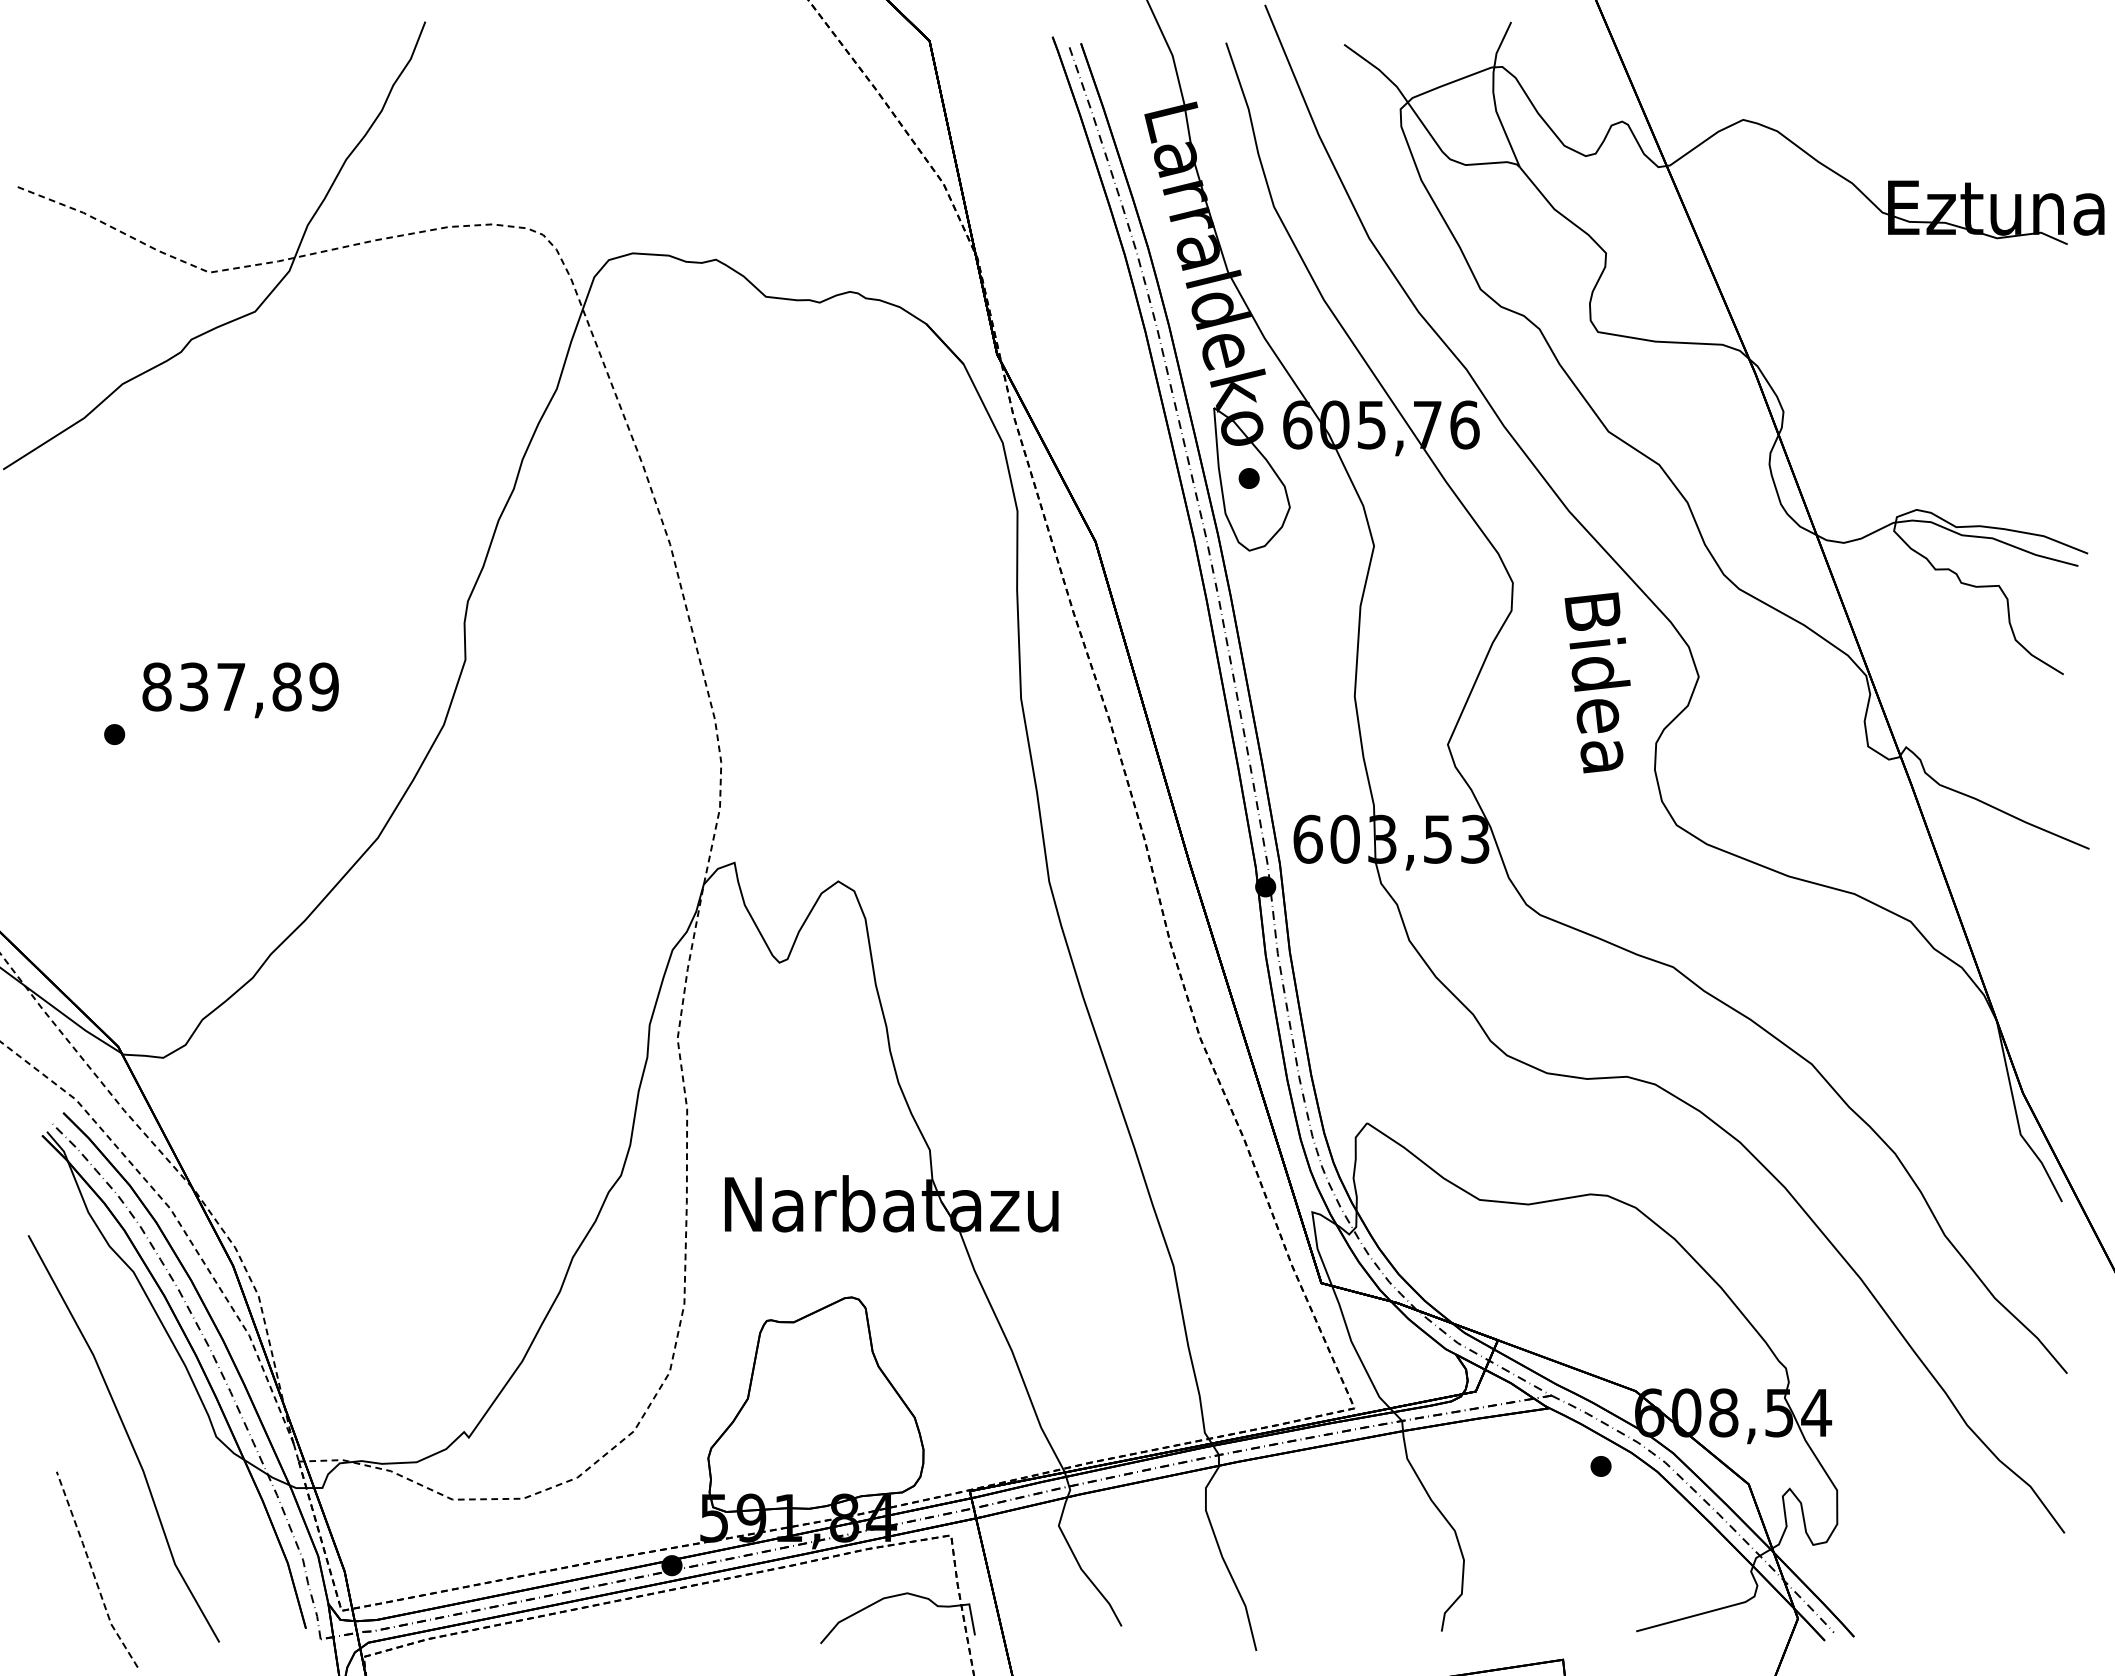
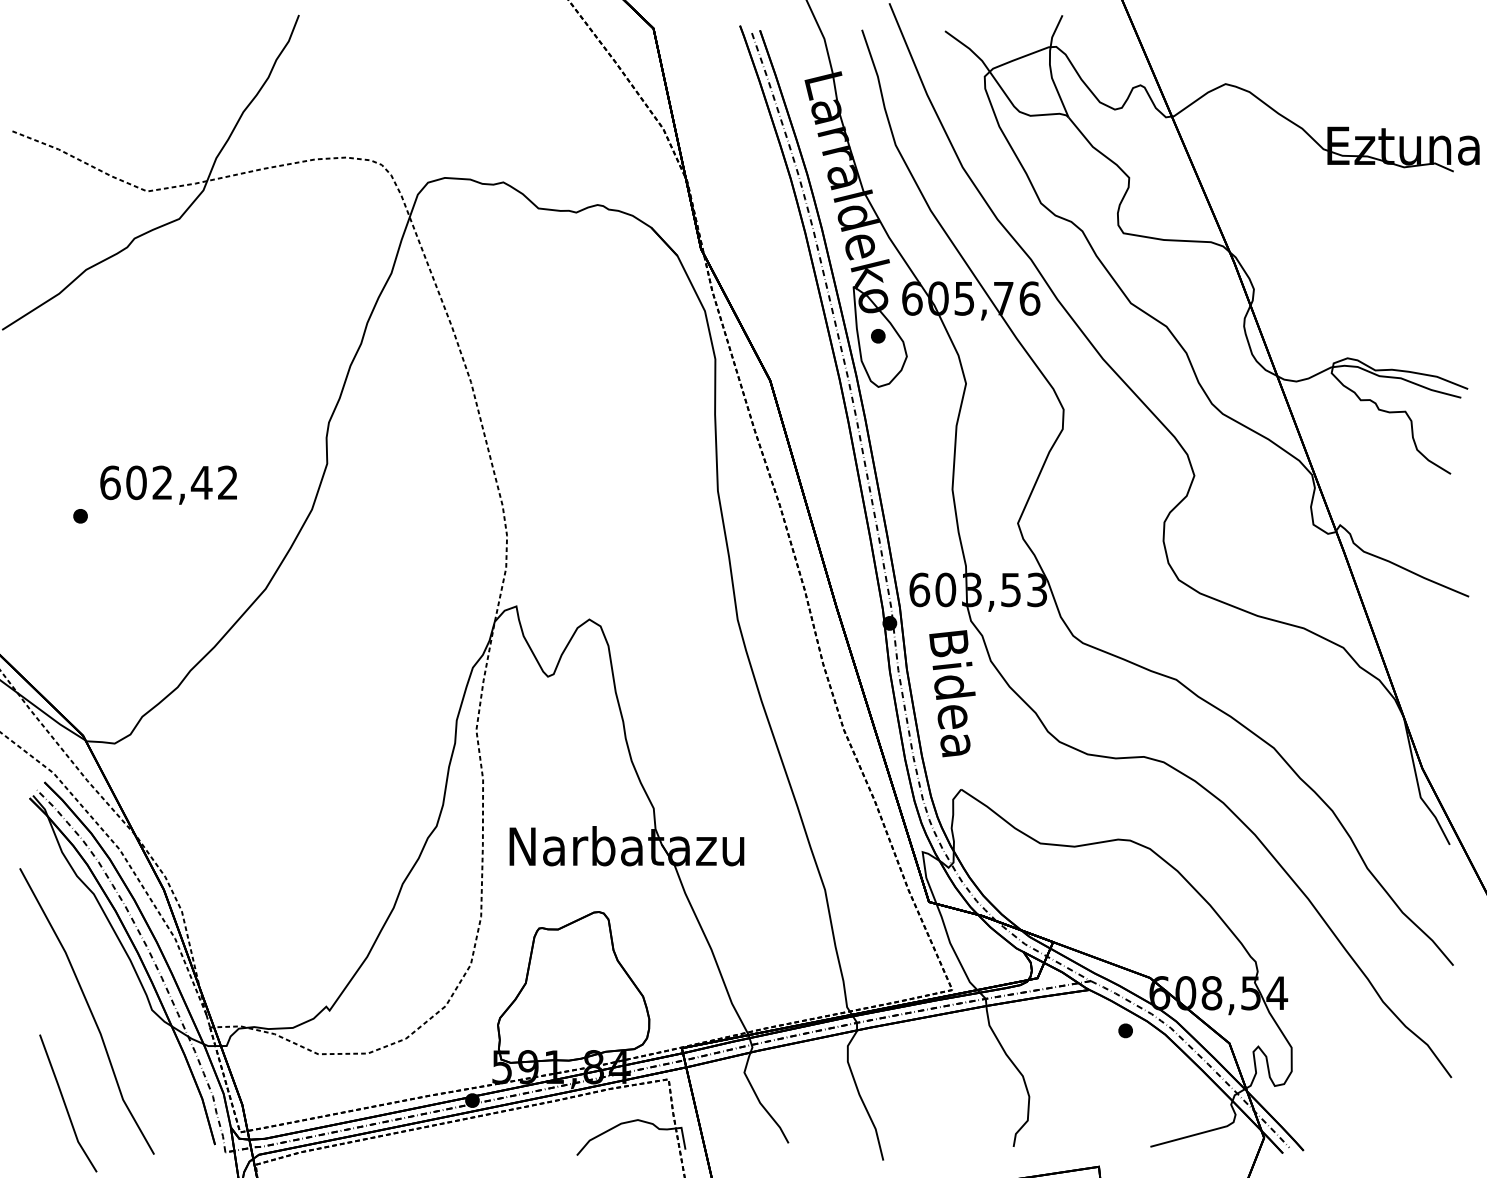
text: (1597, 682) -> (952, 693), moved
text: (240, 686) -> (169, 482), 837,89 -> 602,42
line: (92, 1571) -> (65, 1104), dashed -> solid

